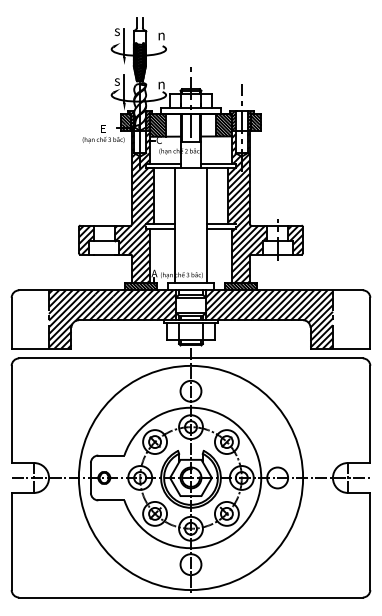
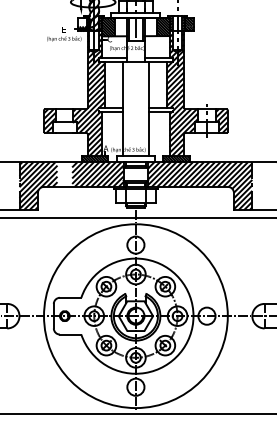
hatch: (125, 119) -> (82, 22), removed
hatch: (104, 305) -> (64, 174), removed

